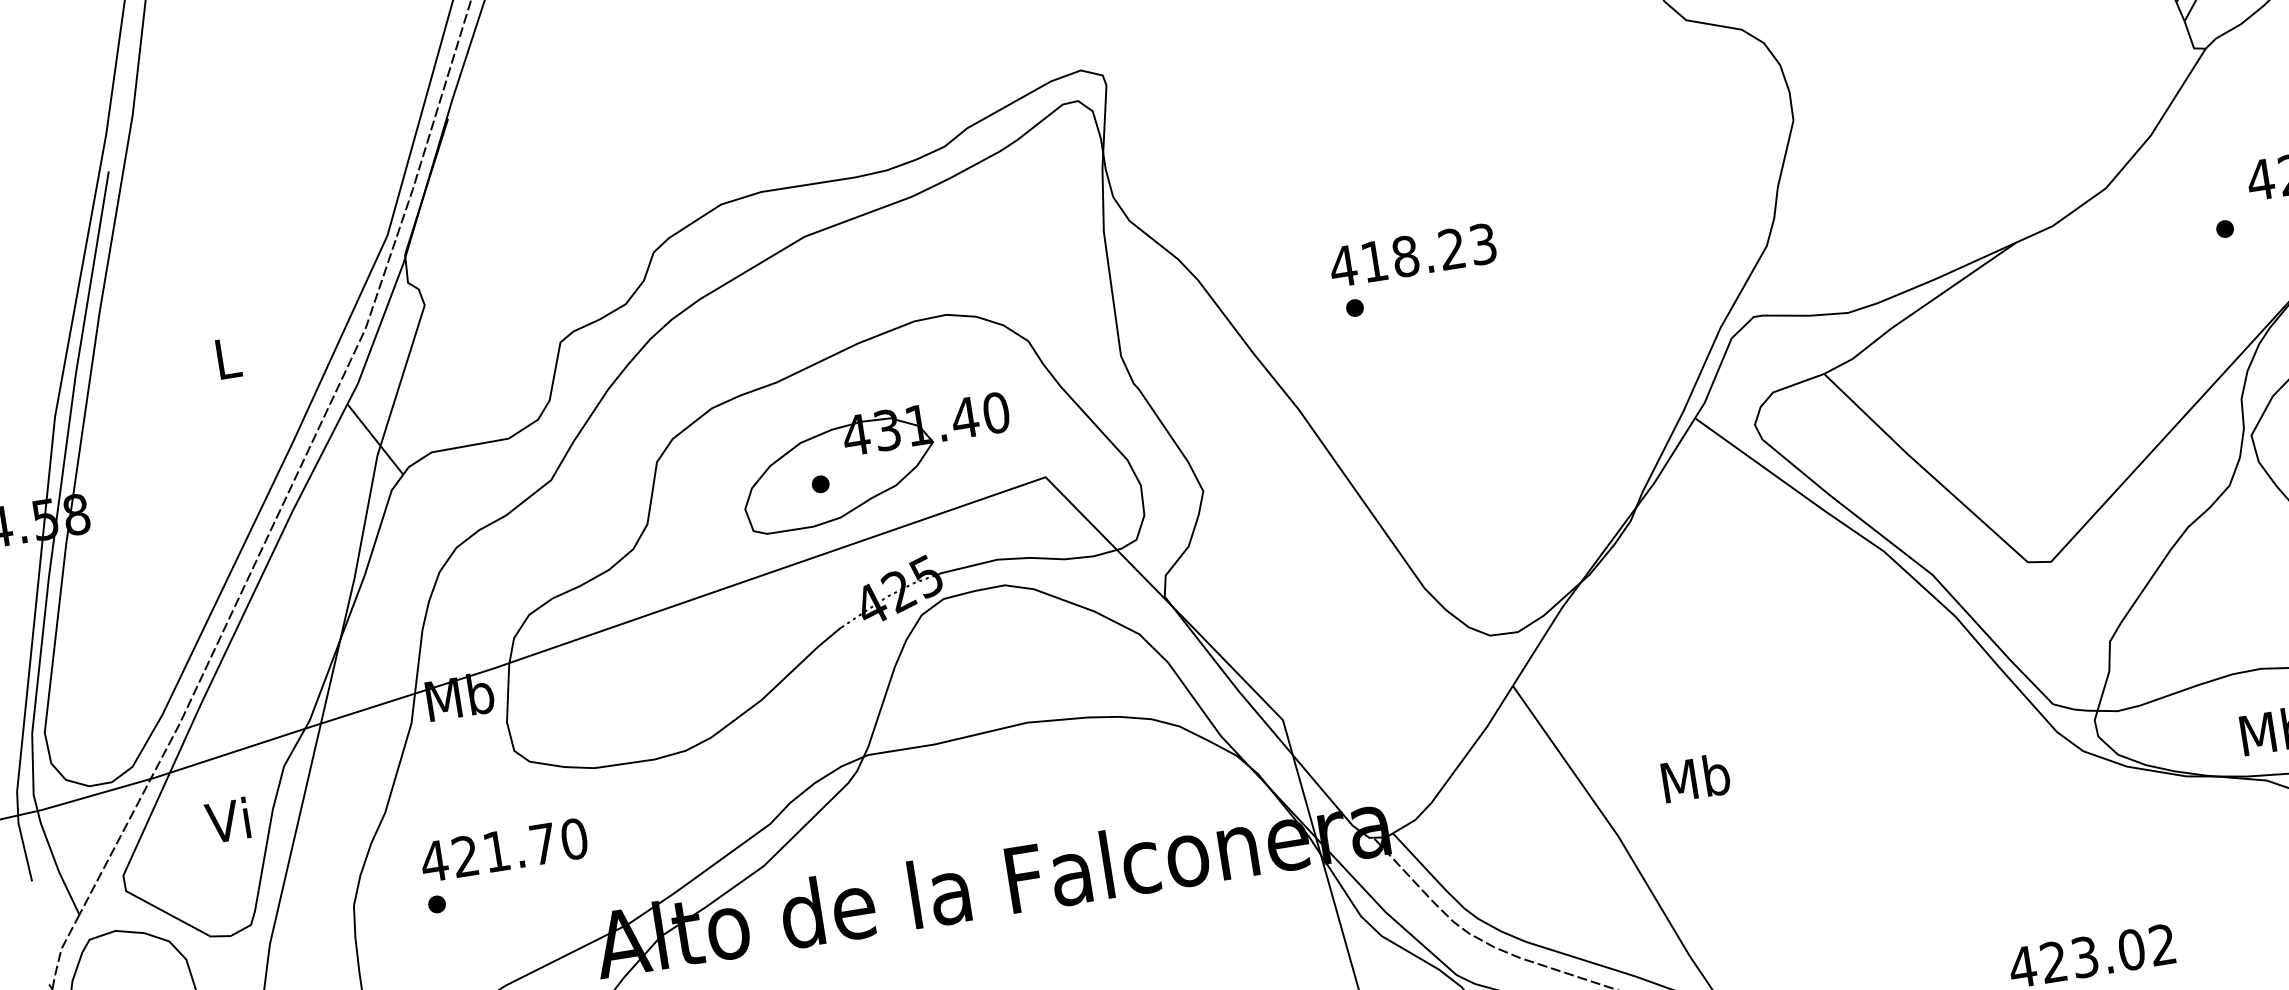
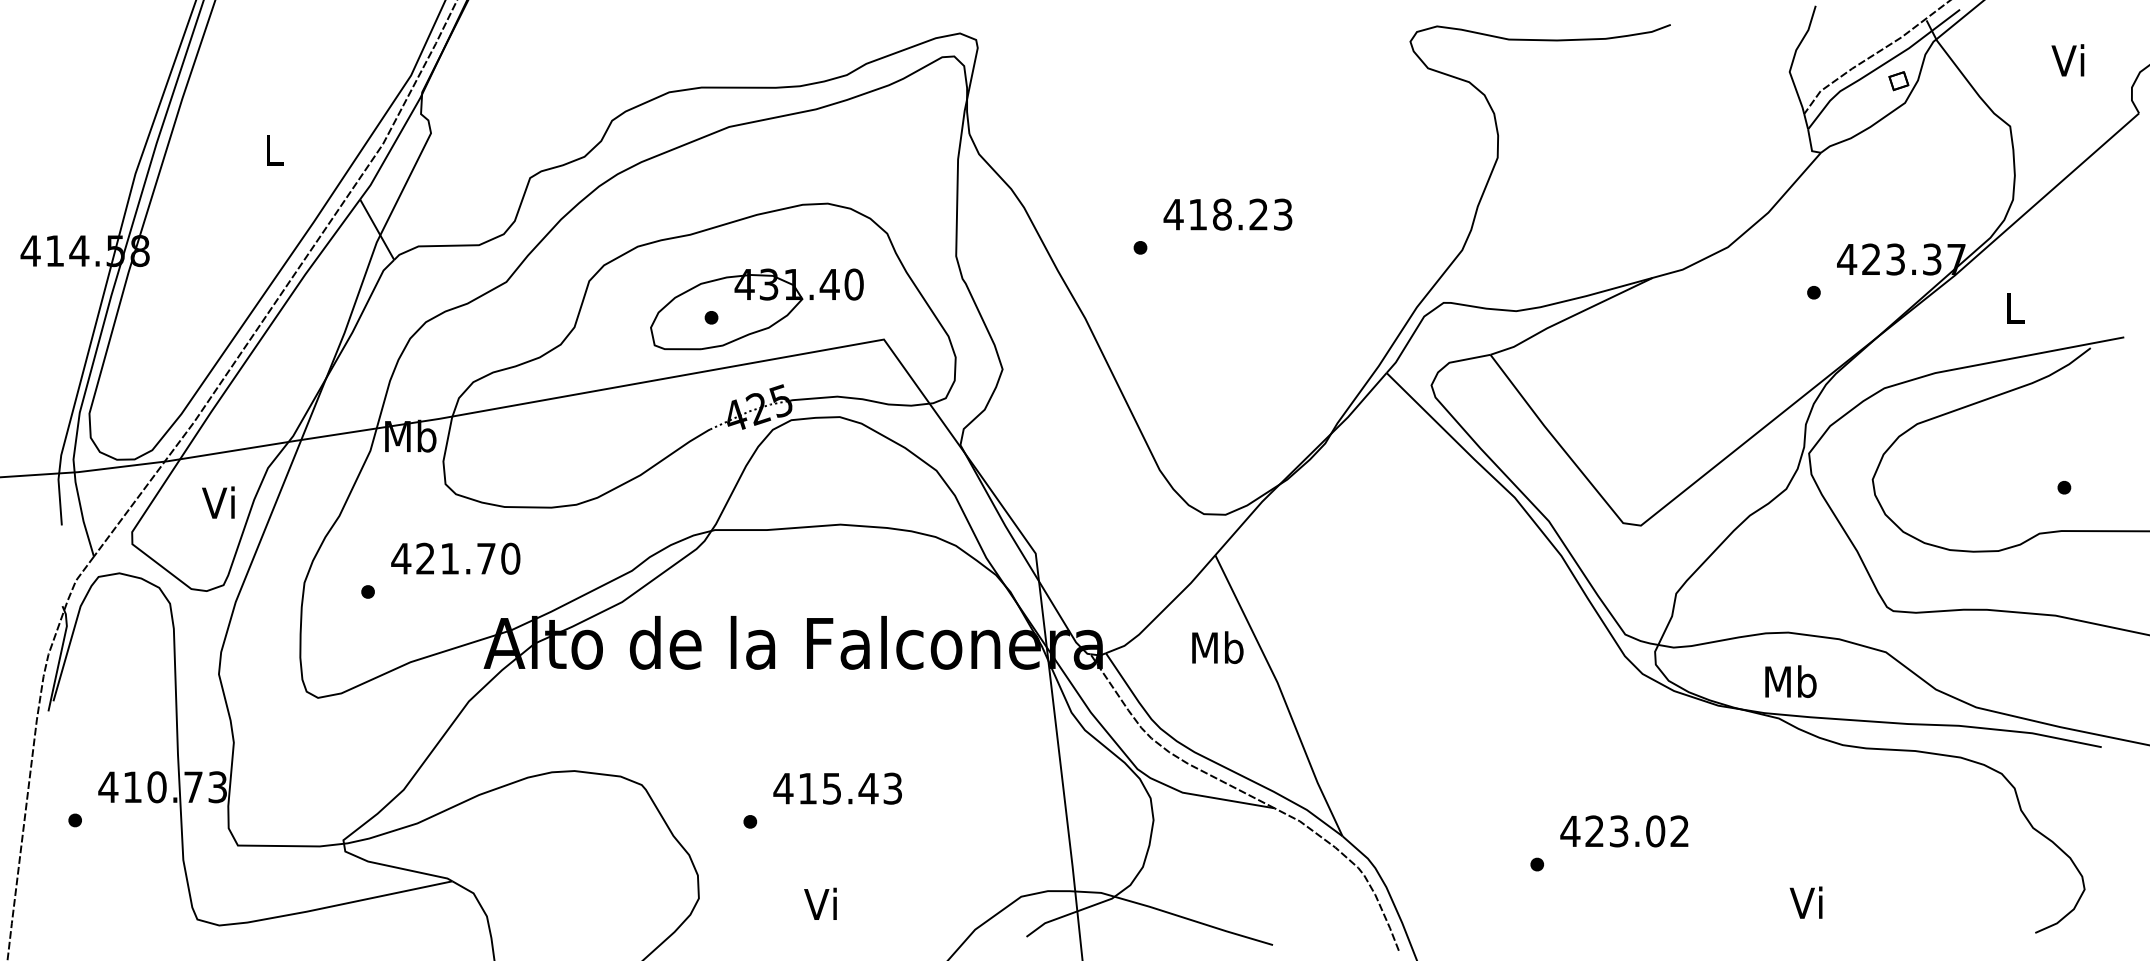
text: (1412, 255) -> (1227, 214), moved
text: (1695, 777) -> (1217, 647), moved
text: (503, 850) -> (455, 558), moved

